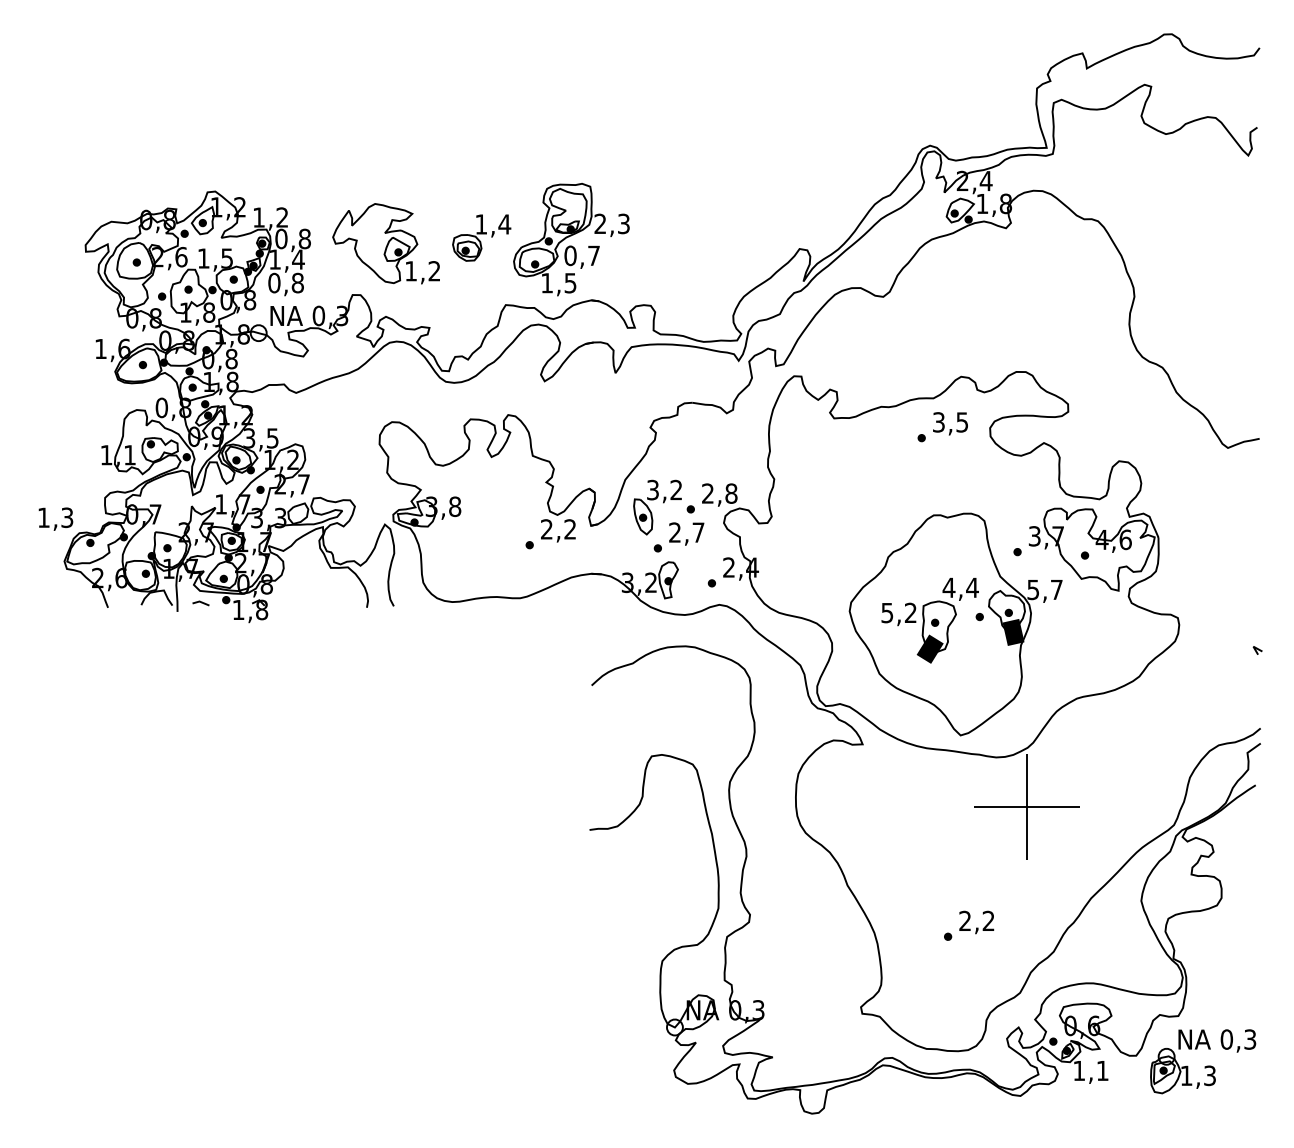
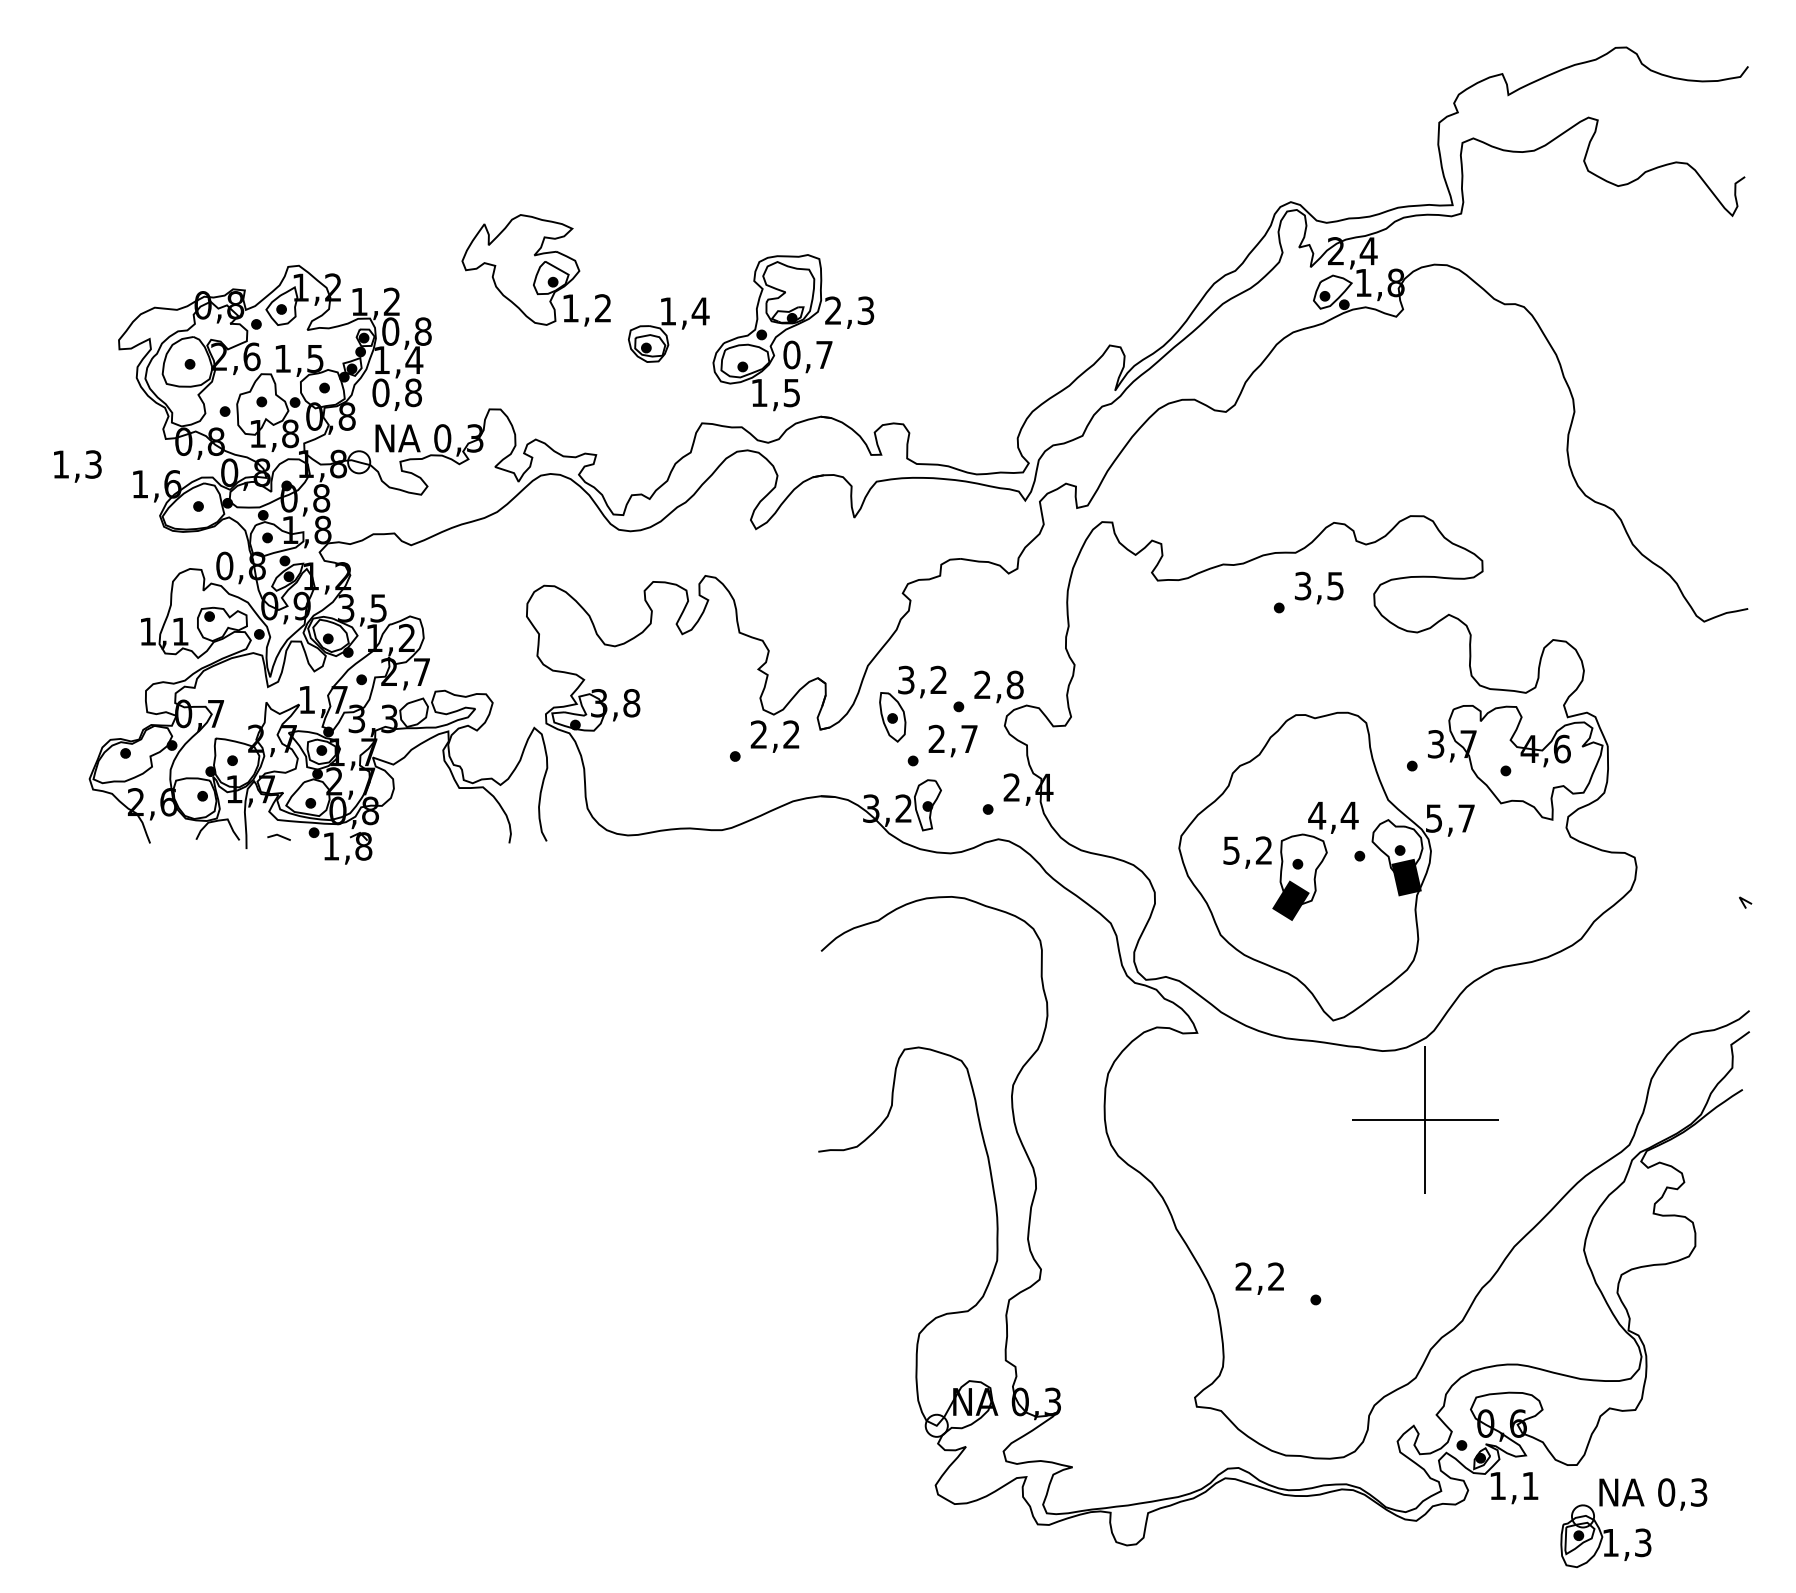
part: (385, 243) -> (535, 269), moved
text: (55, 518) -> (77, 465), moved
text: (976, 922) -> (1259, 1278), moved
part: (1203, 1061) -> (1634, 1522), moved

